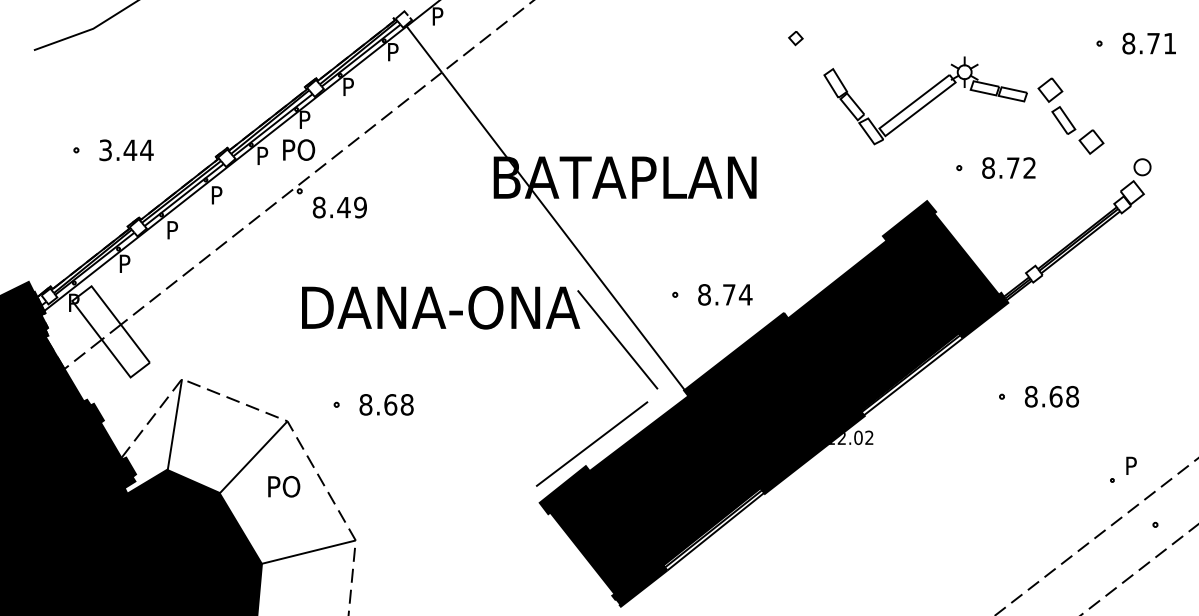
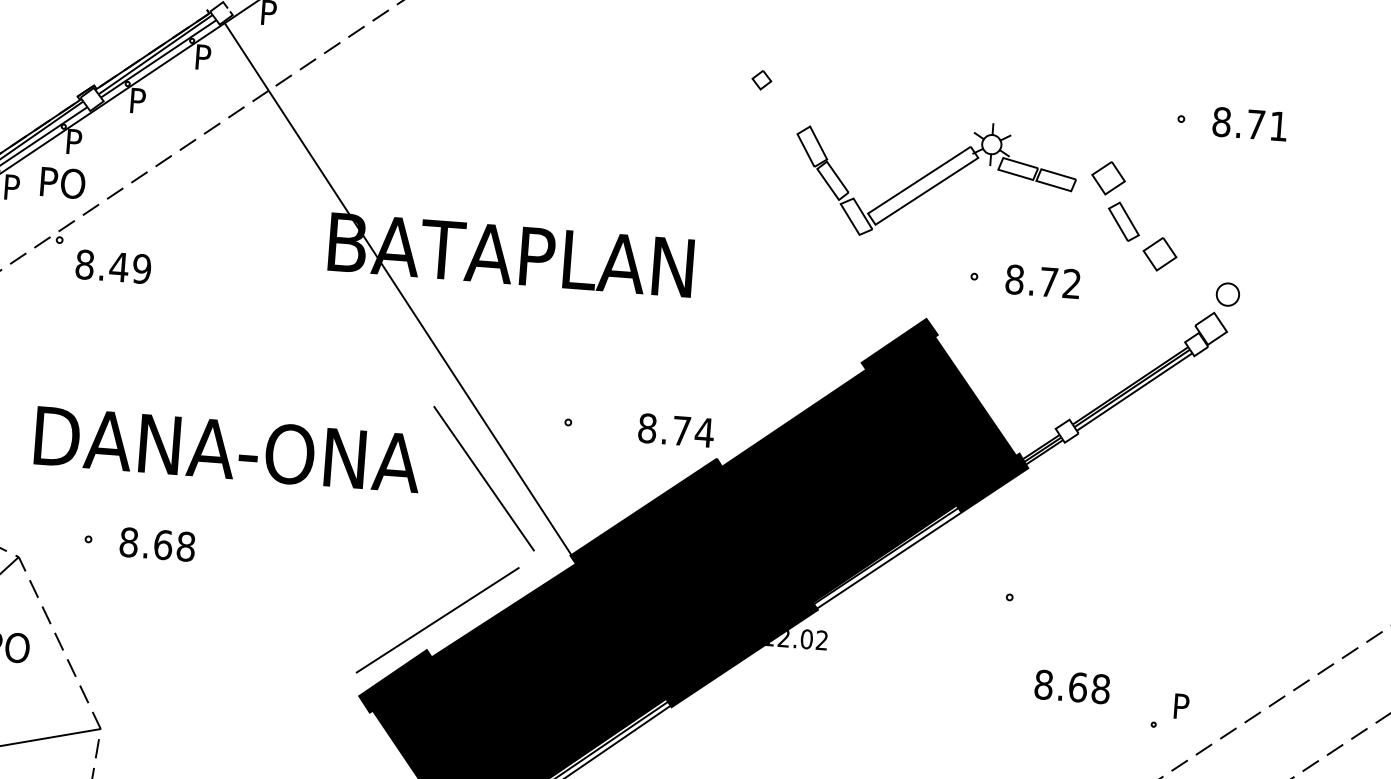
text: (725, 294) -> (676, 430), moved
text: (441, 307) -> (228, 449), moved
text: (1051, 396) -> (1071, 686), moved

